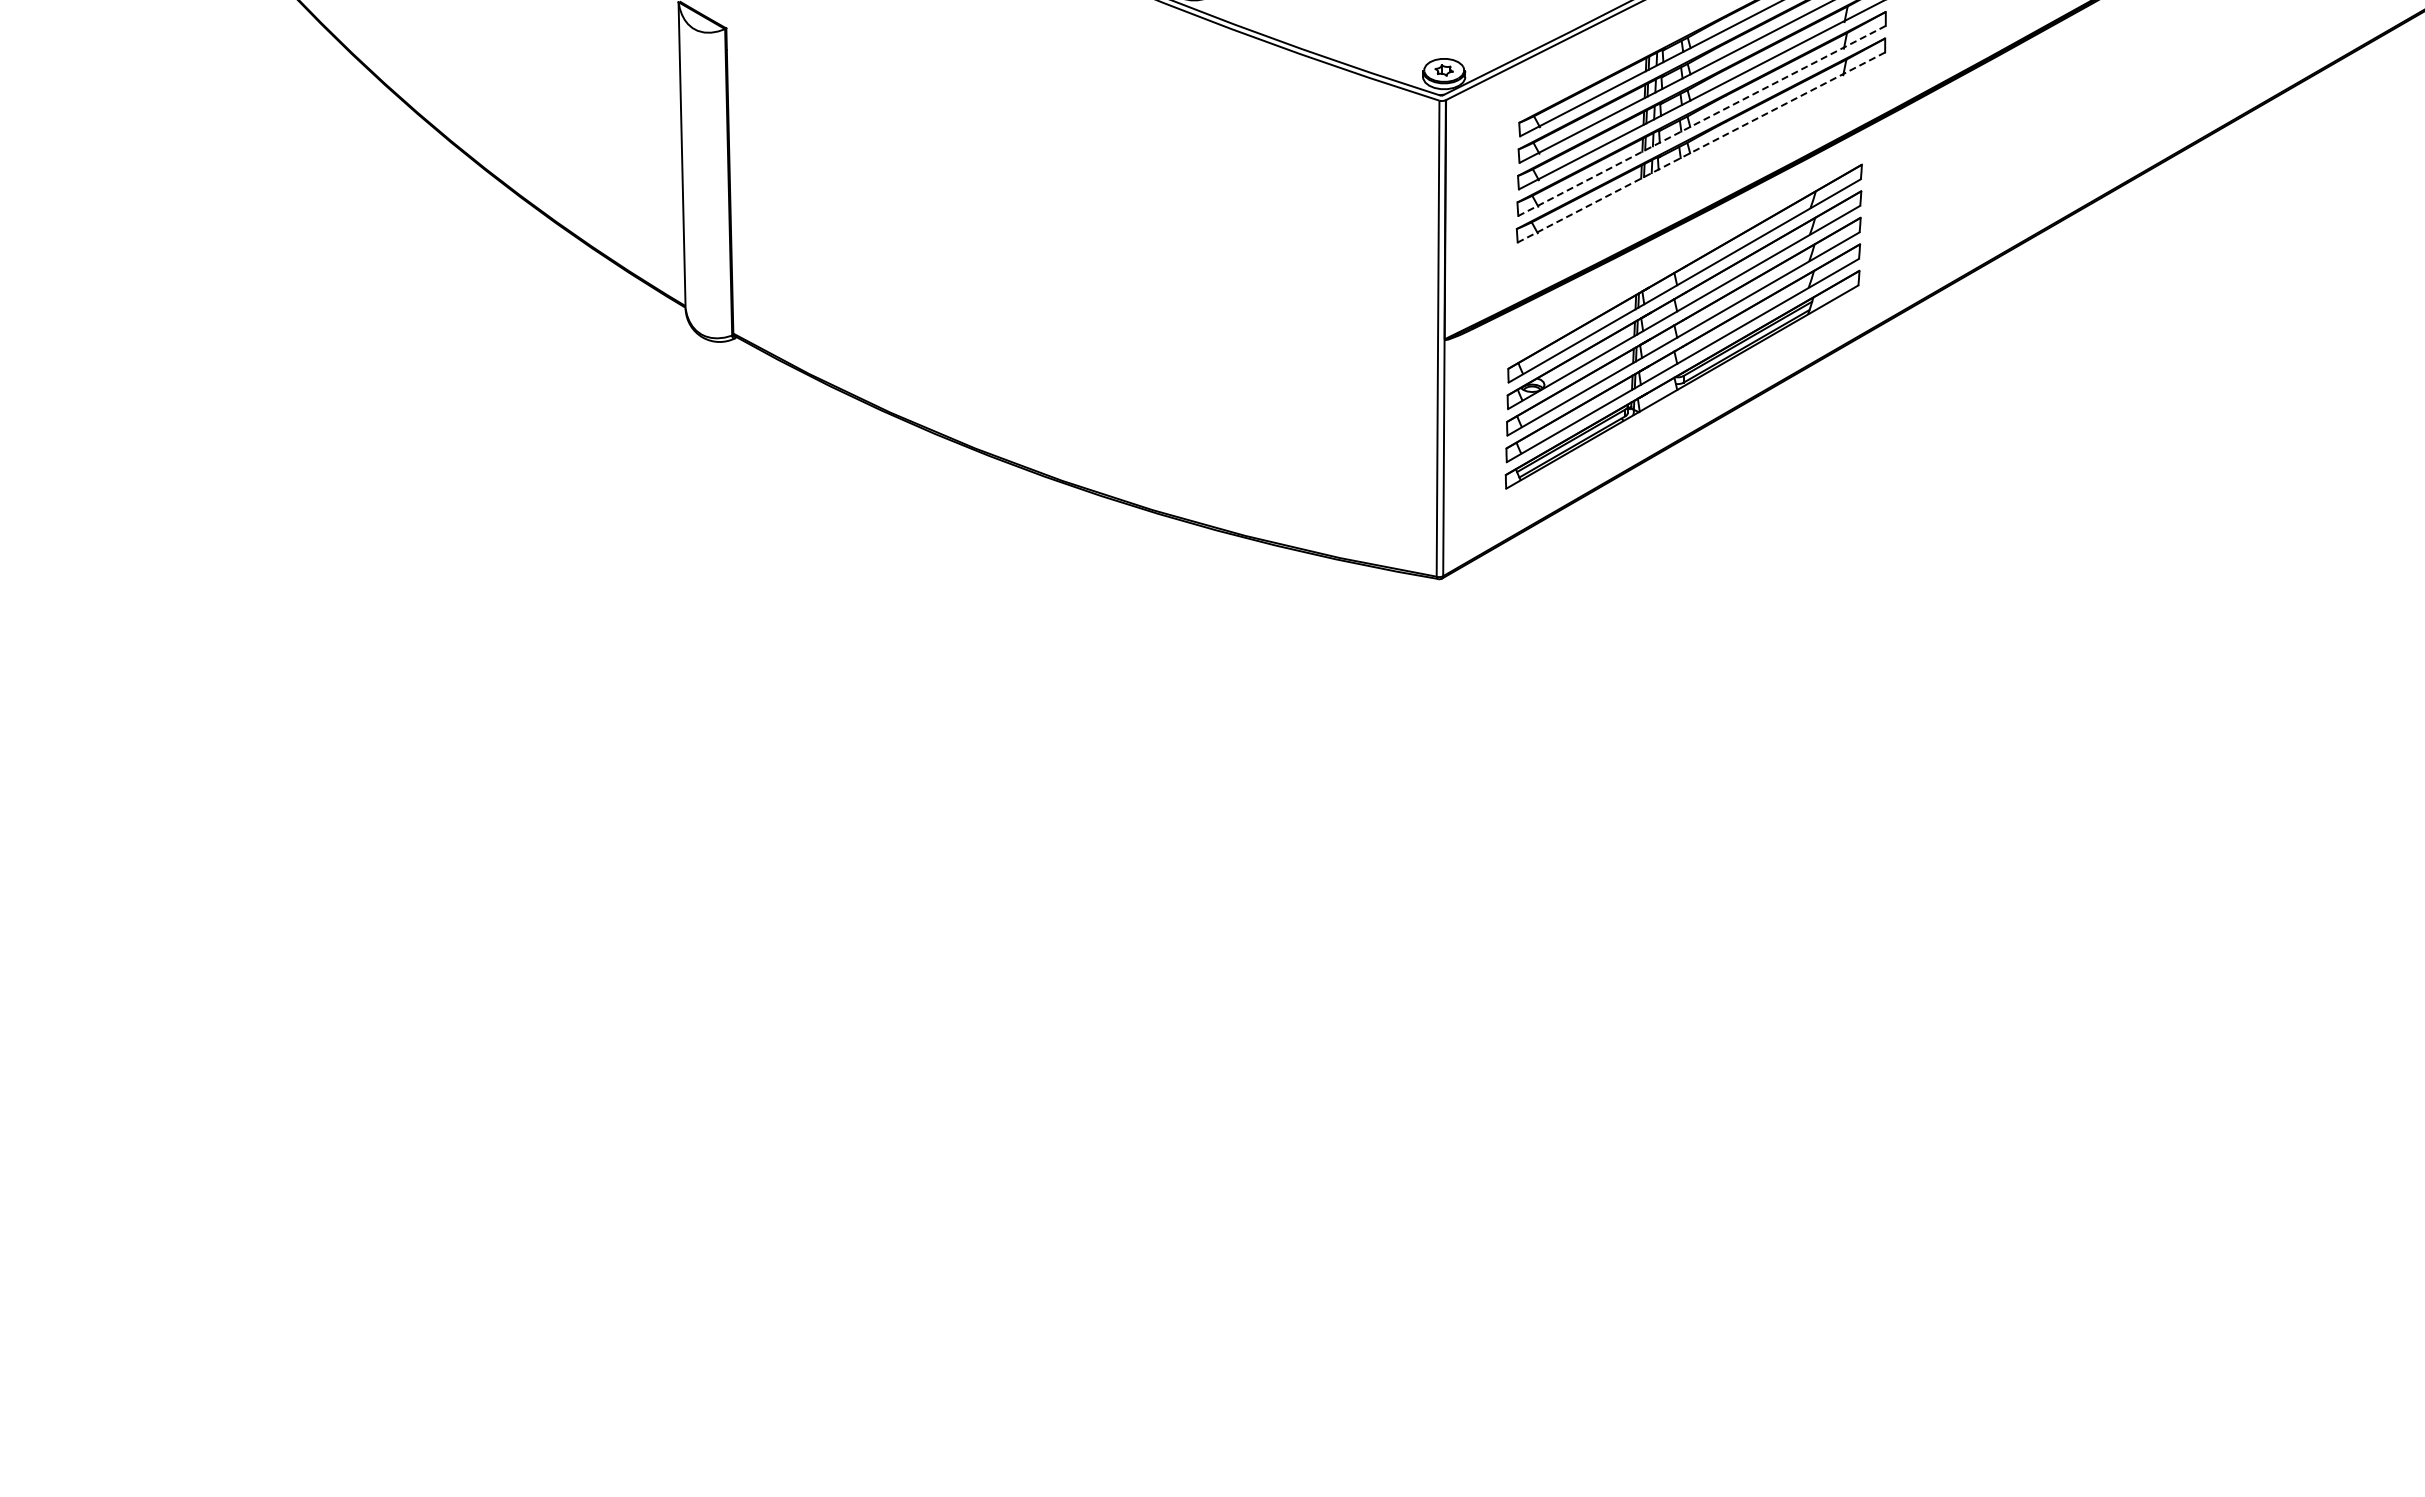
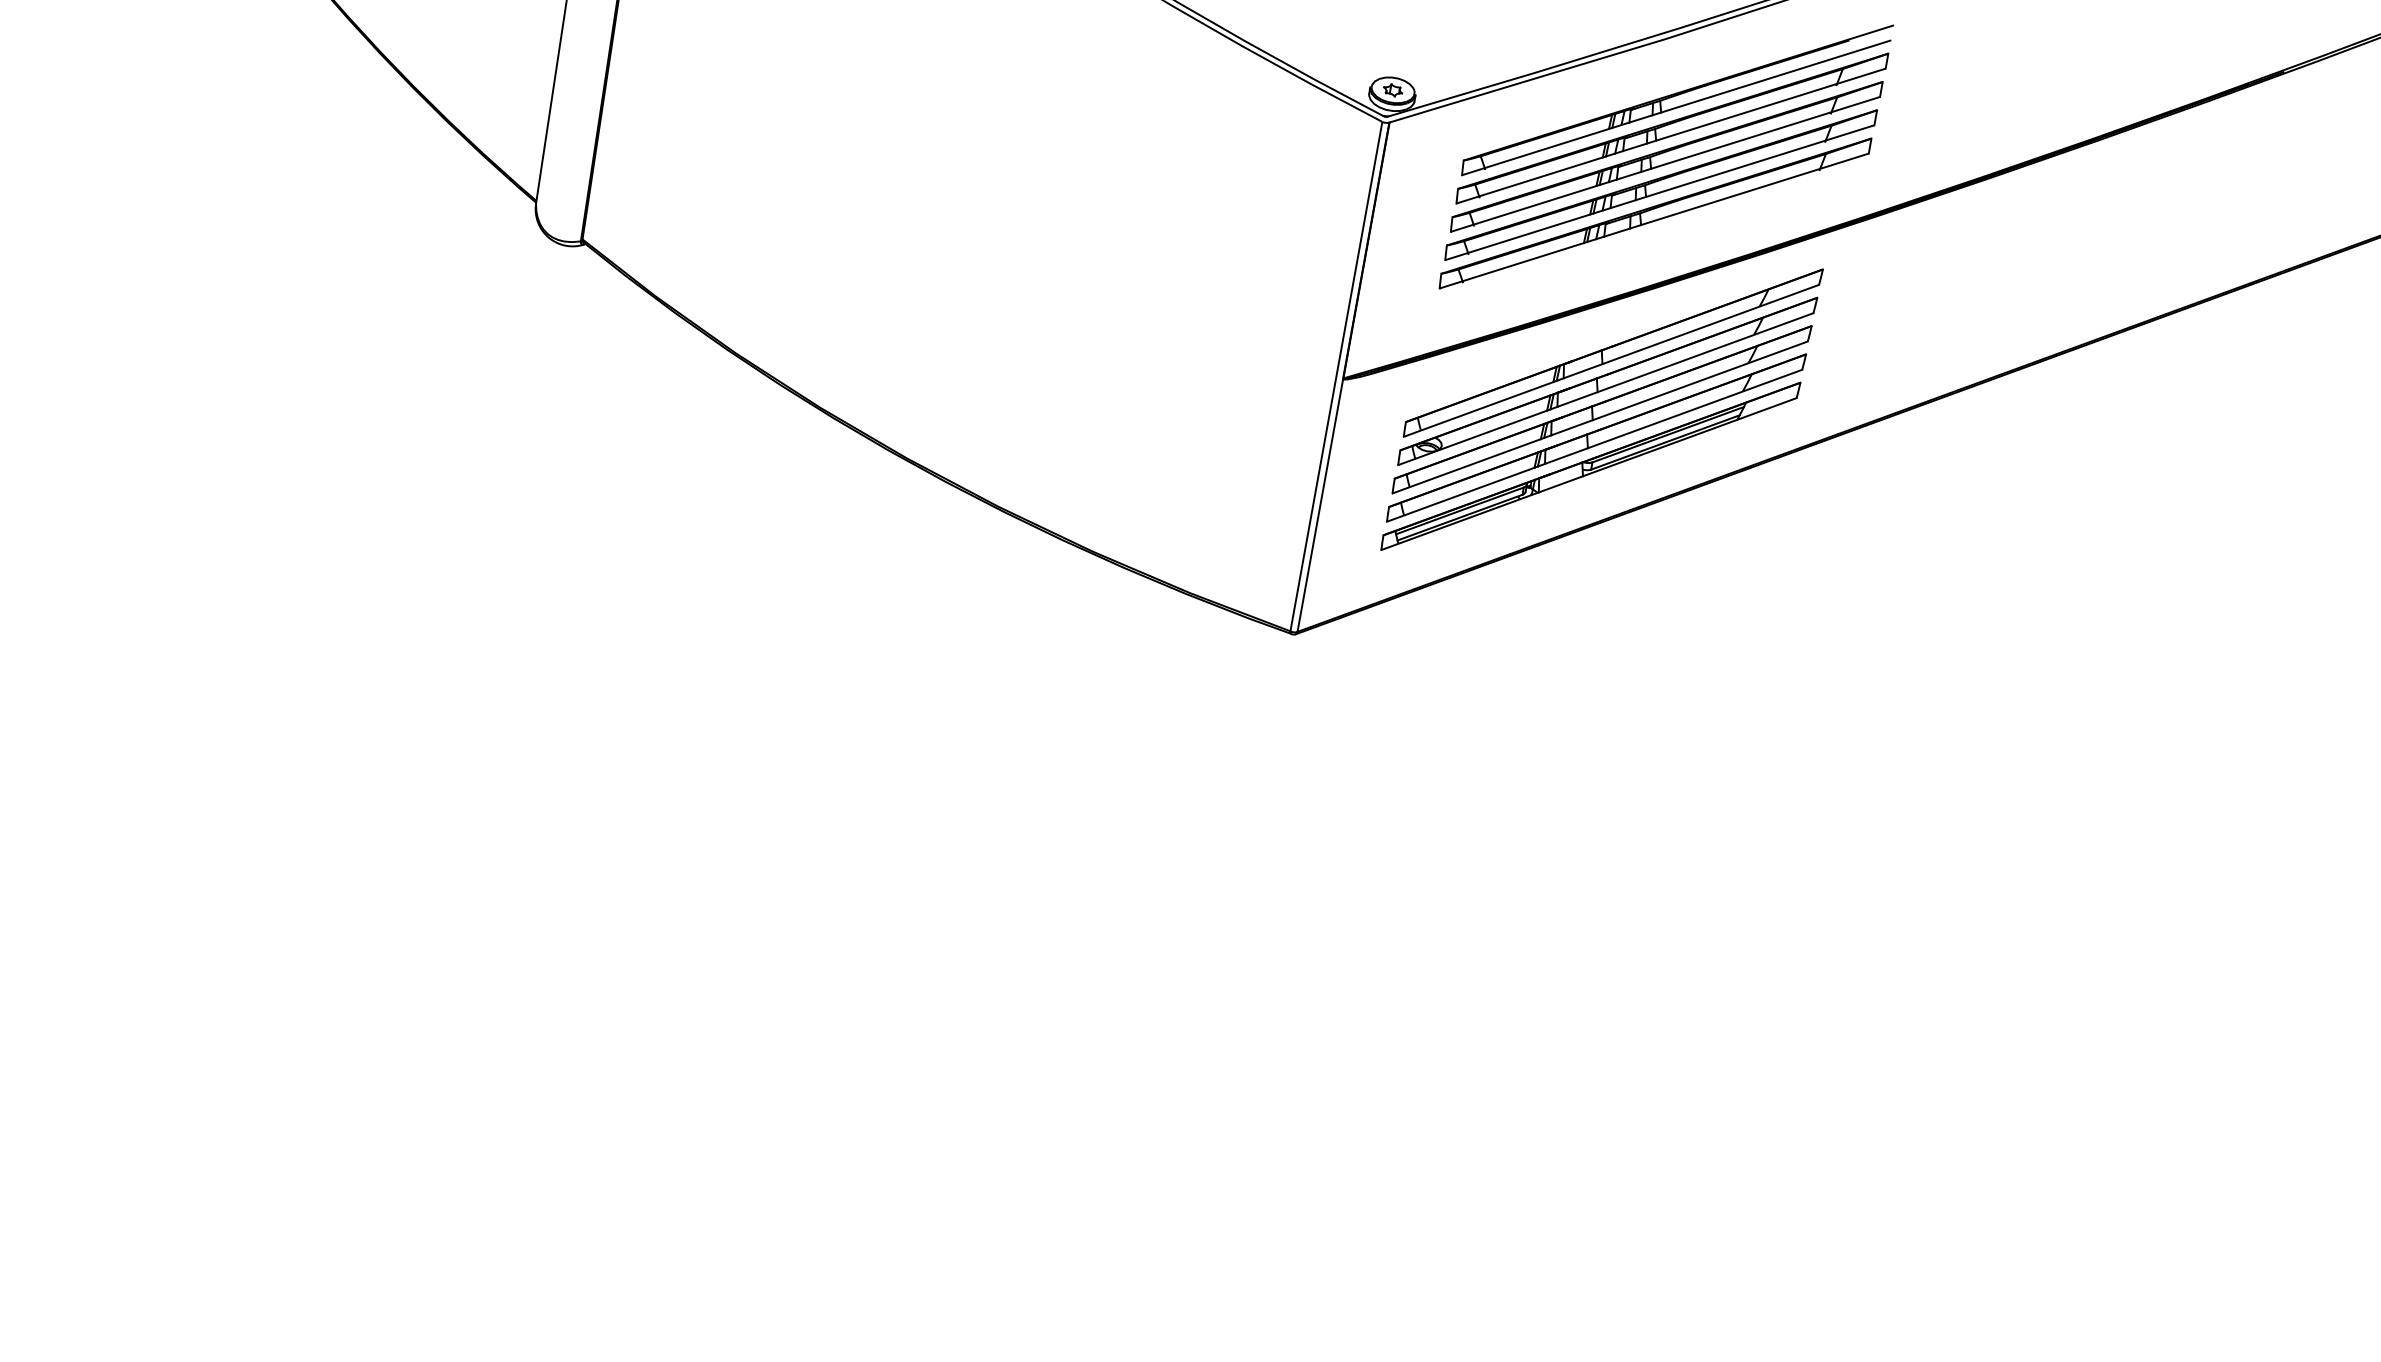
line: (1702, 120) -> (1660, 192), dashed -> solid
line: (1702, 147) -> (1655, 221), dashed -> solid

